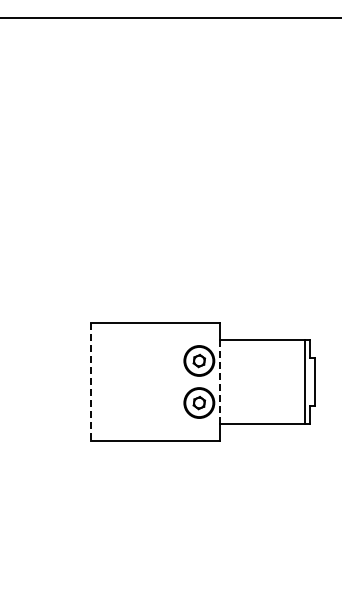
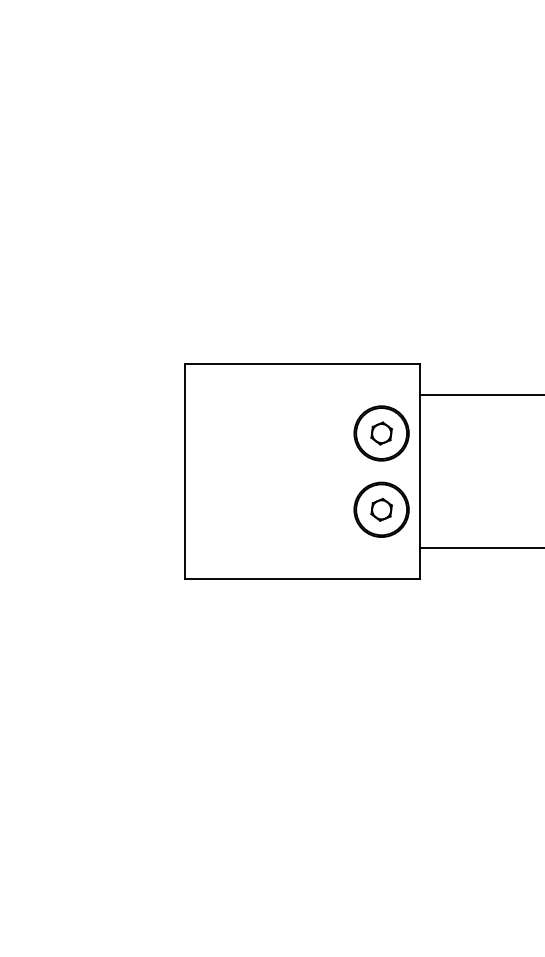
line: (220, 381) -> (420, 470), dashed -> solid
line: (91, 382) -> (185, 472), dashed -> solid

